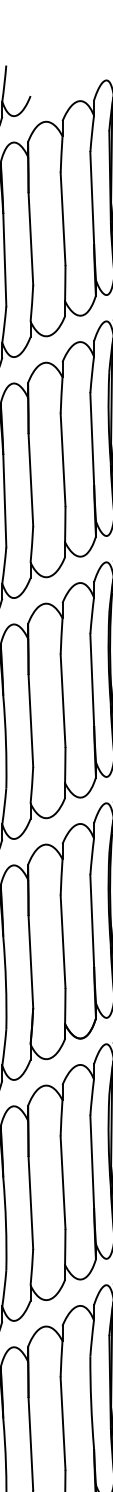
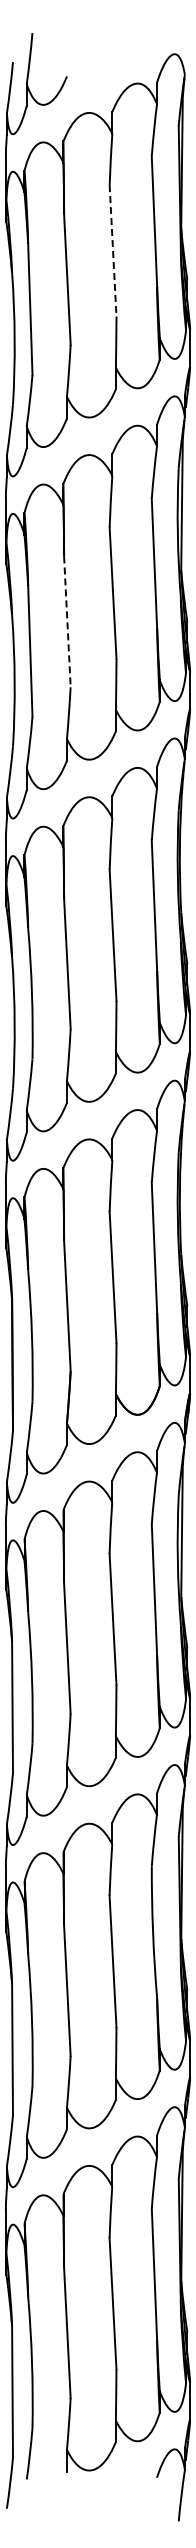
line: (63, 218) -> (113, 250), solid -> dashed
line: (30, 480) -> (67, 622), solid -> dashed

